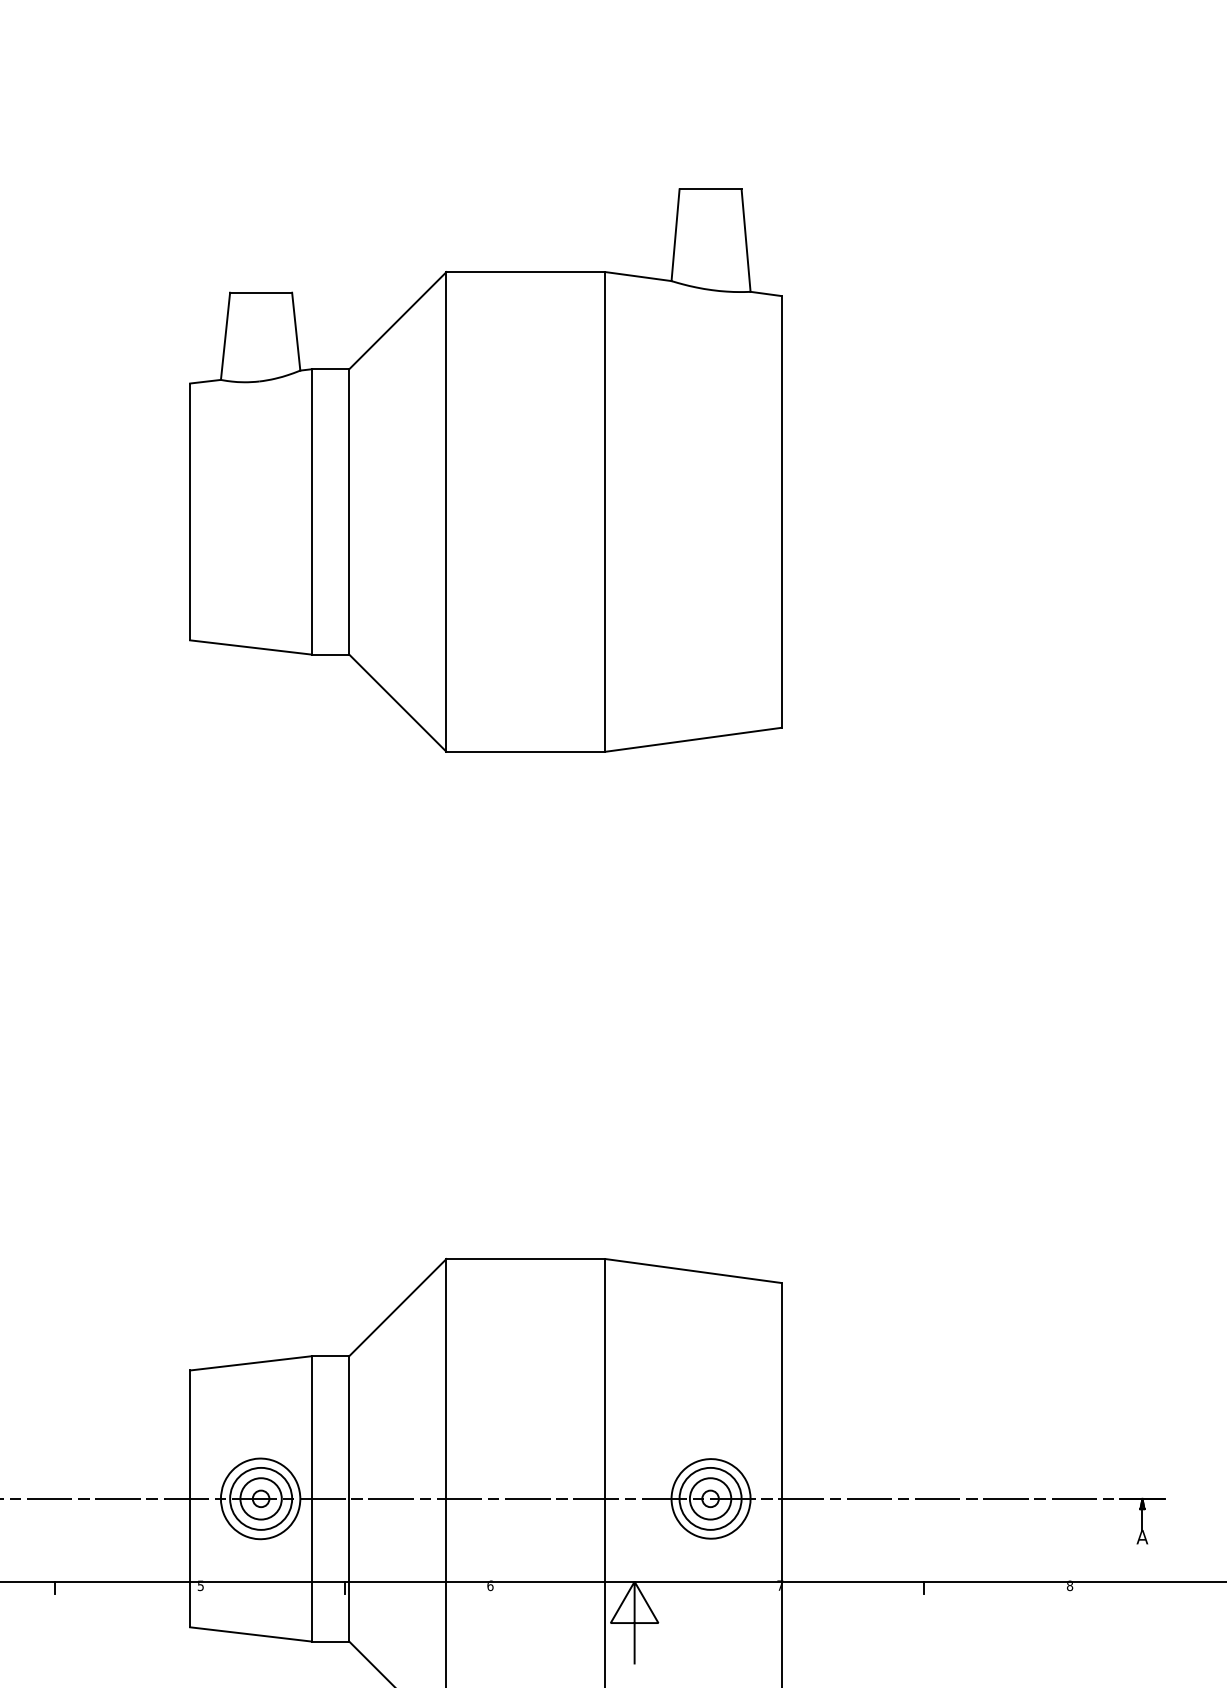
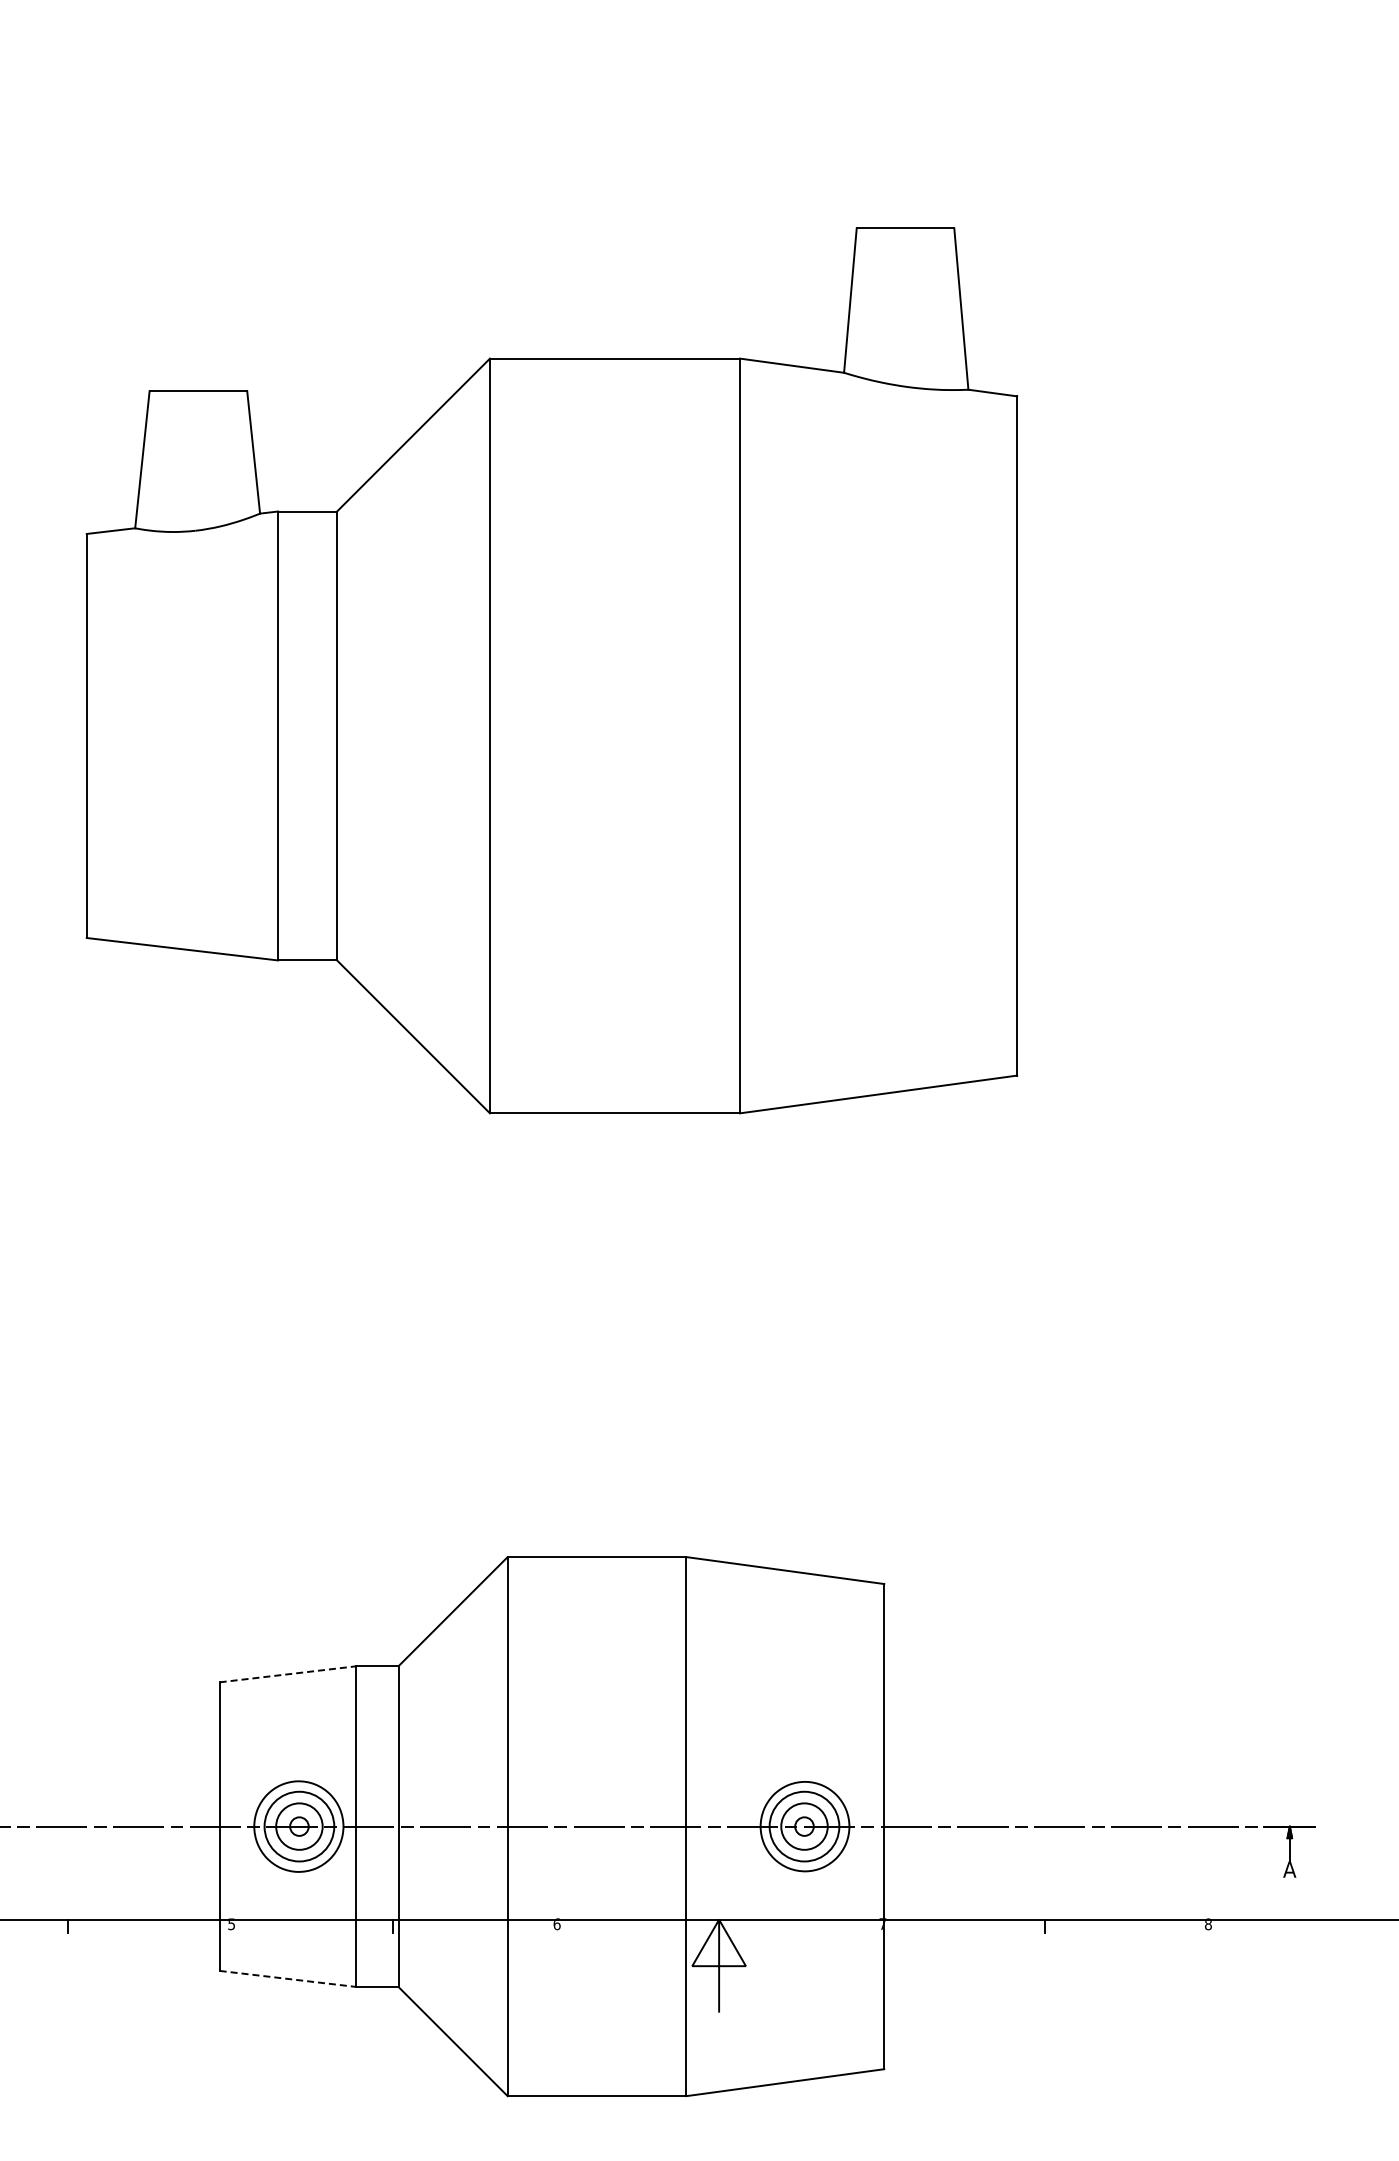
part: (485, 470) -> (551, 671), size x1.4
line: (251, 1363) -> (288, 1674), solid -> dashed
line: (251, 1634) -> (288, 1978), solid -> dashed

